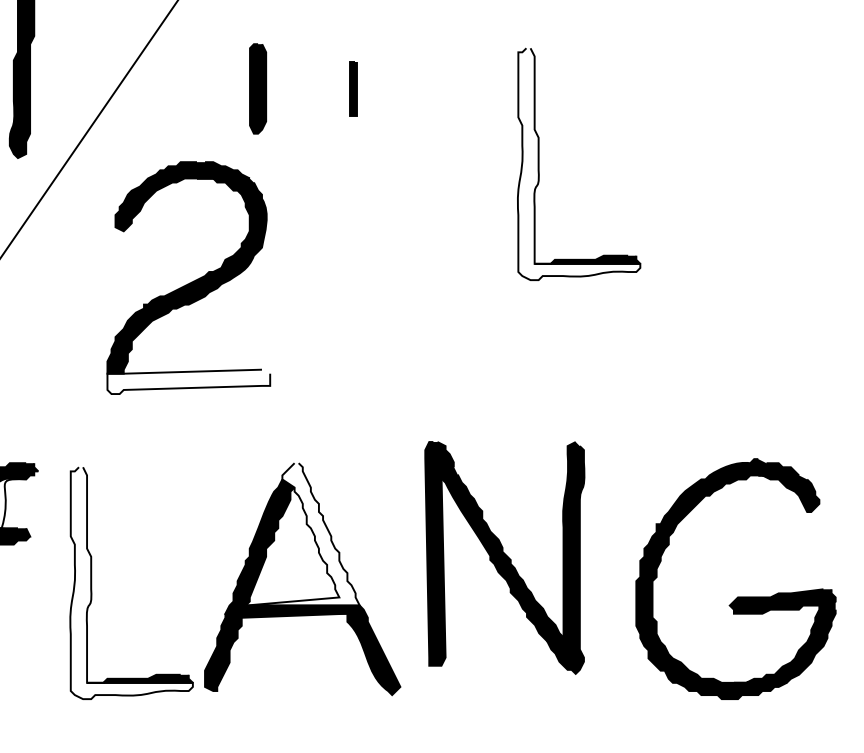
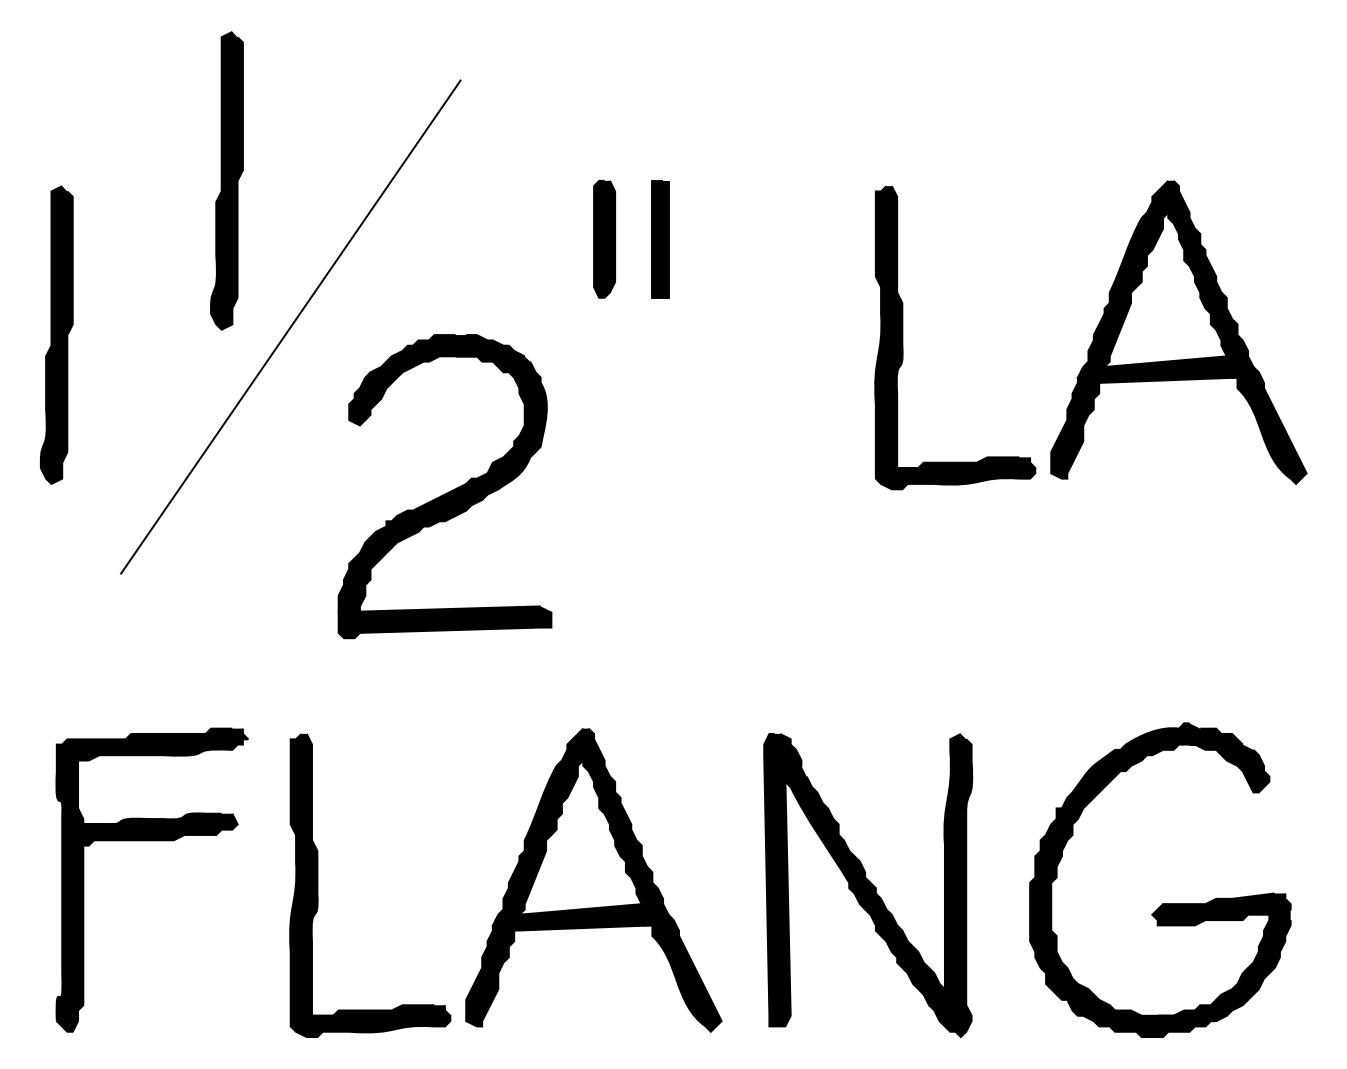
part: (258, 88) -> (604, 238), moved
part: (353, 89) -> (660, 239), size x1.67
part: (749, 160) -> (1178, 332), added
fill: (579, 164) -> (955, 337), added
fill: (188, 382) -> (444, 622), added
fill: (302, 534) -> (593, 821), added
part: (505, 557) -> (868, 885), moved
fill: (131, 583) -> (370, 885), added

